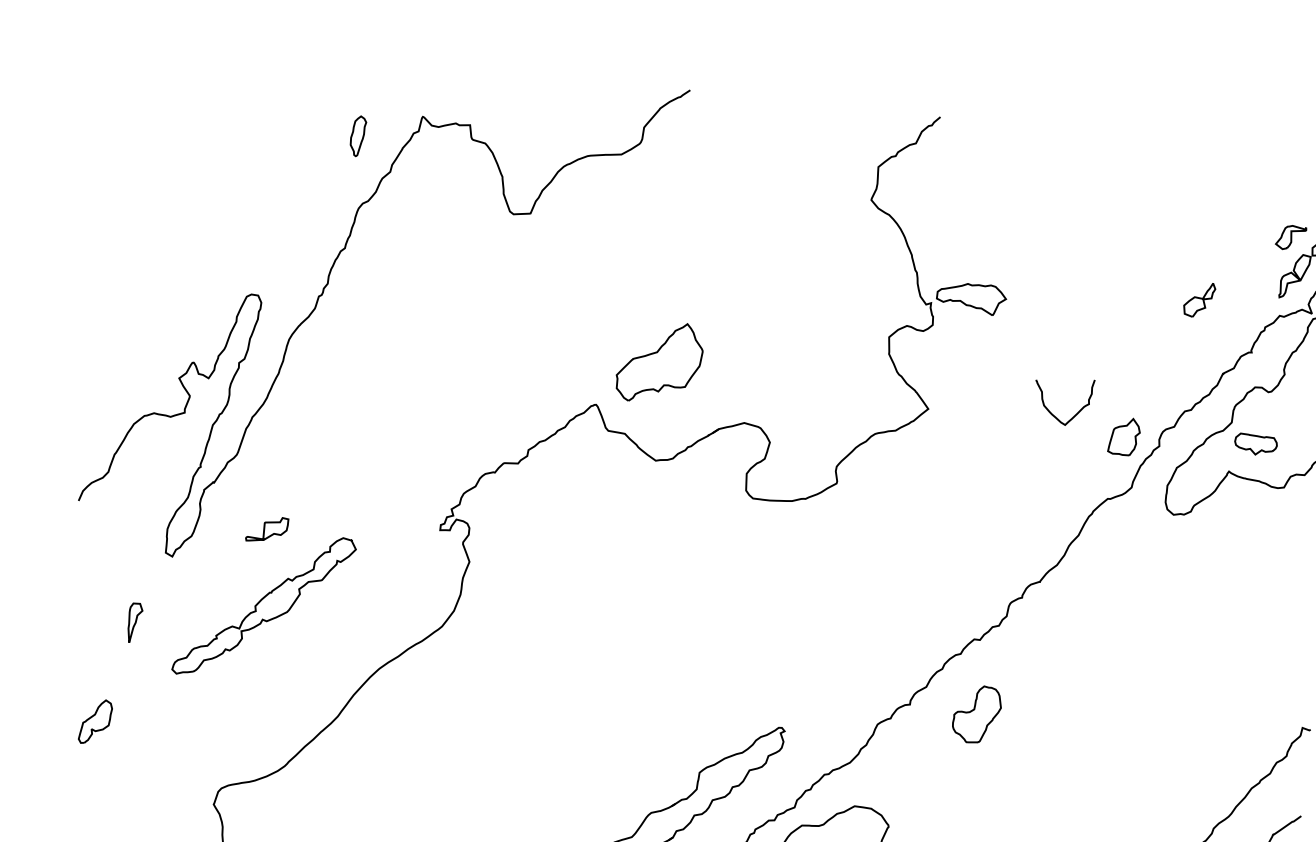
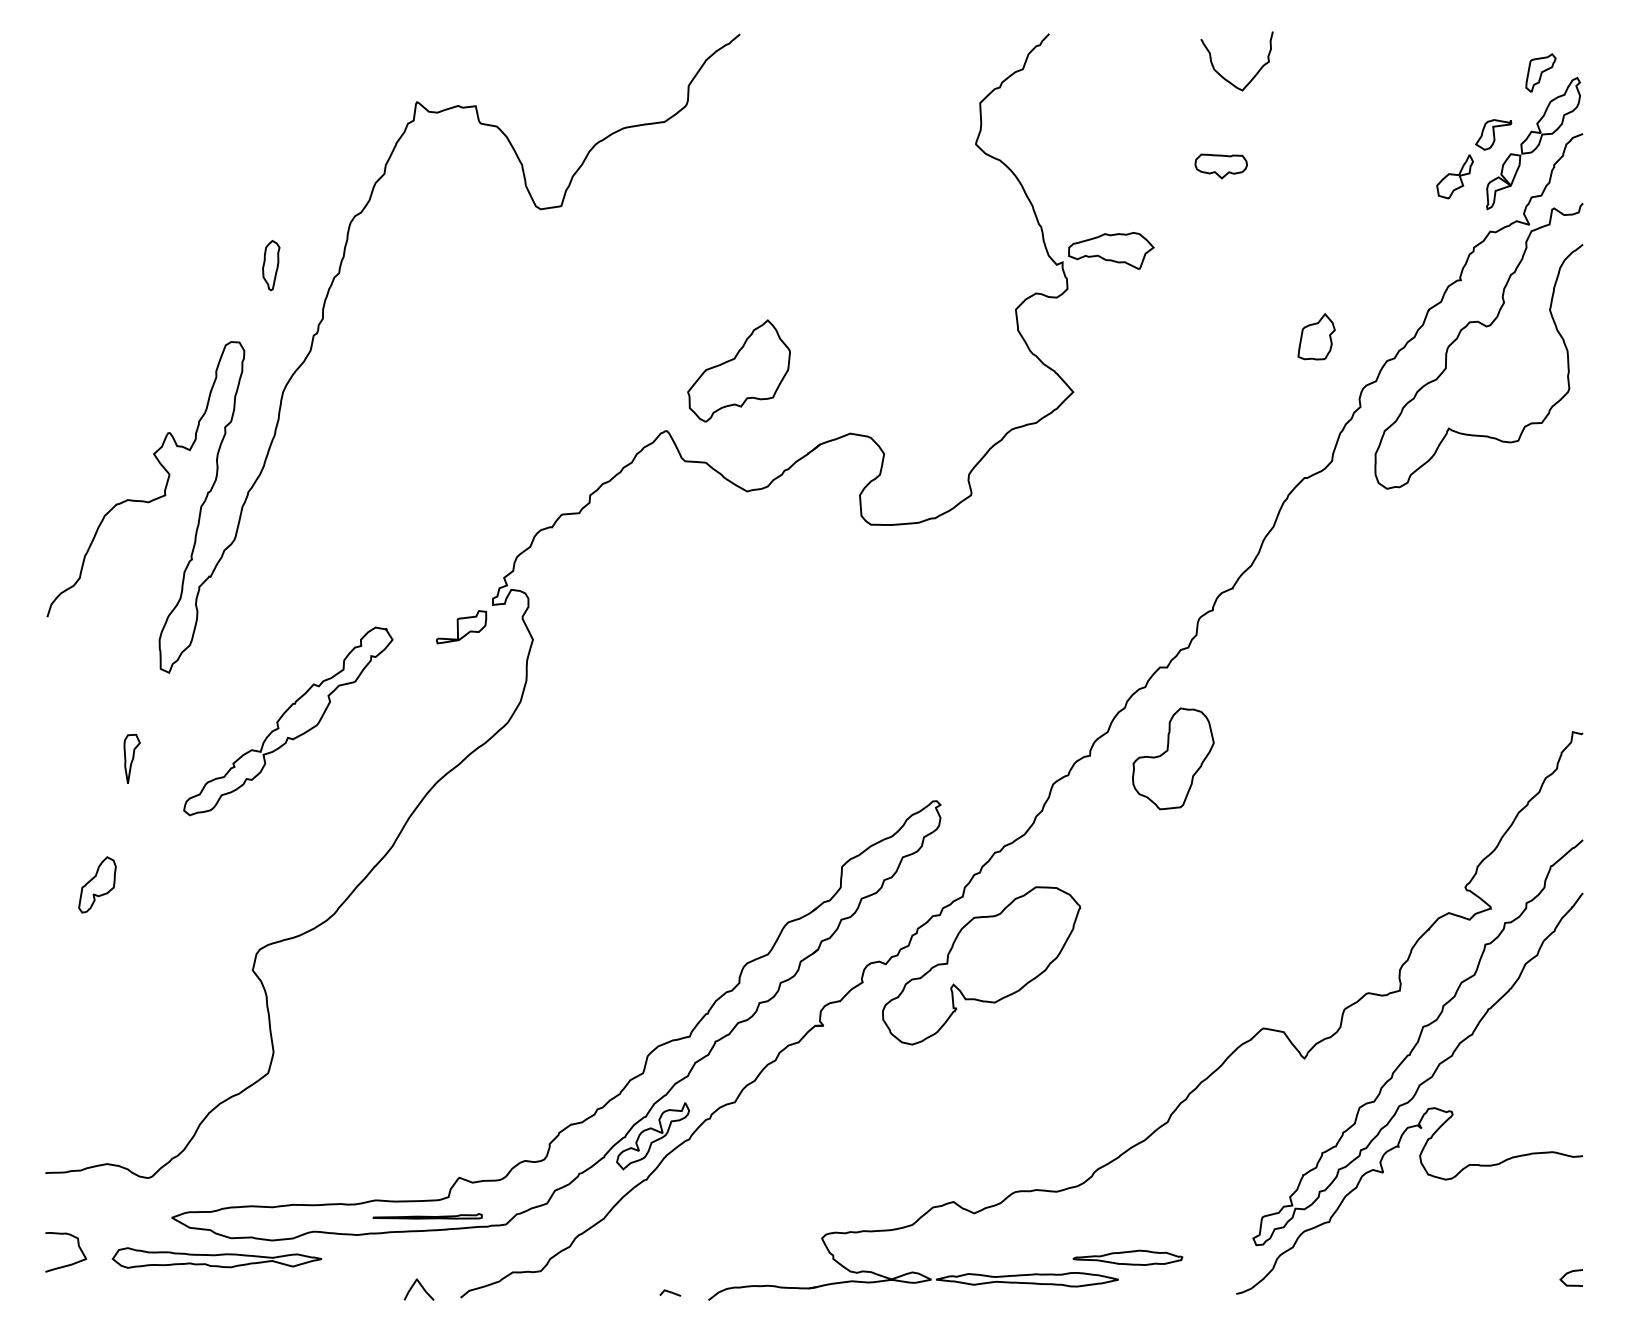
part: (358, 136) -> (271, 265), moved
part: (1199, 299) -> (1454, 176), moved
curve: (1050, 411) -> (1222, 75), moved
part: (1124, 436) -> (1316, 336), moved
part: (1255, 444) -> (1220, 166), moved
part: (267, 529) -> (461, 627), moved
part: (977, 714) -> (1173, 758), size x1.43

